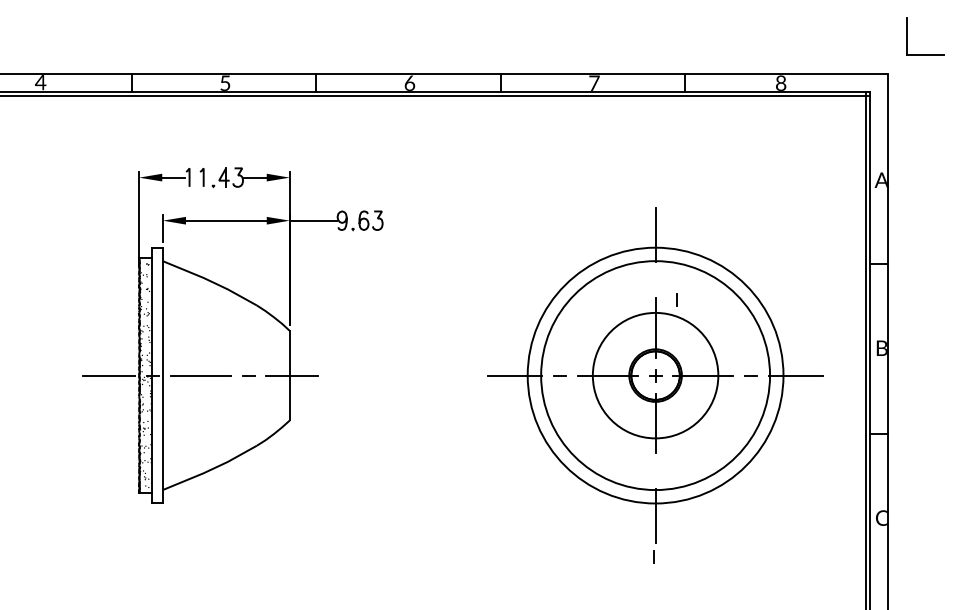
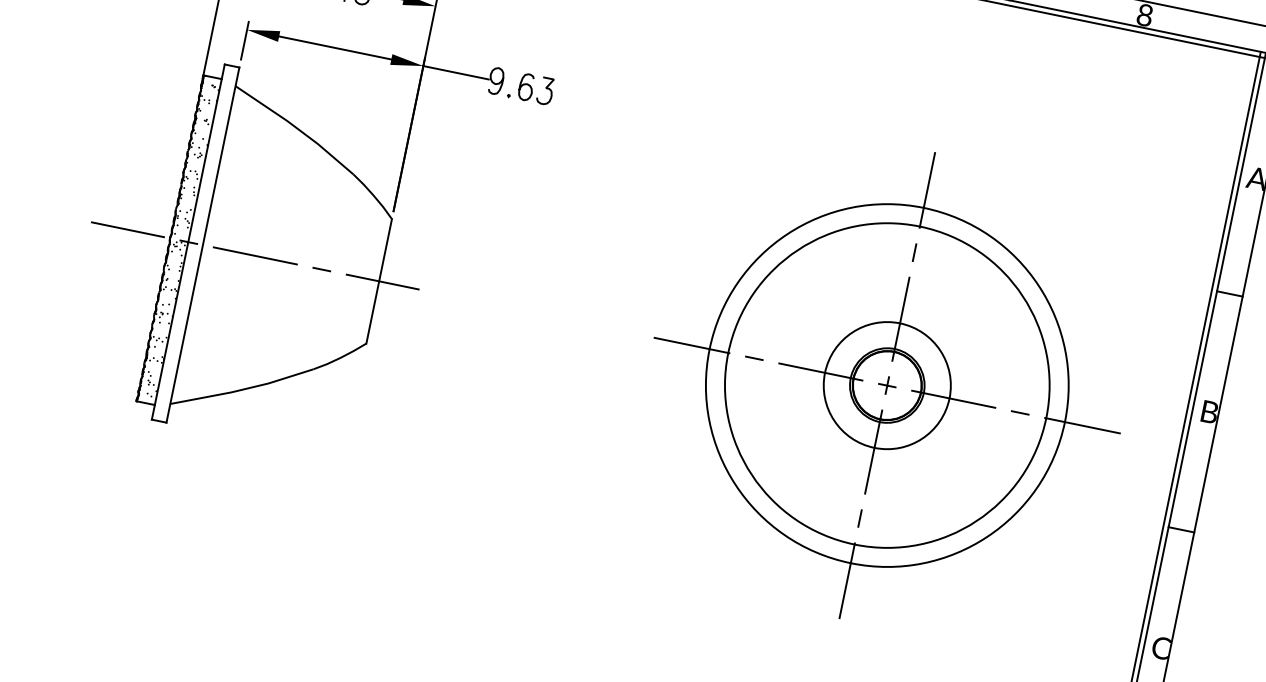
line: (676, 299) -> (914, 252), moved
circle: (655, 375) -> (887, 385), size x0.71
line: (653, 556) -> (860, 517), moved

